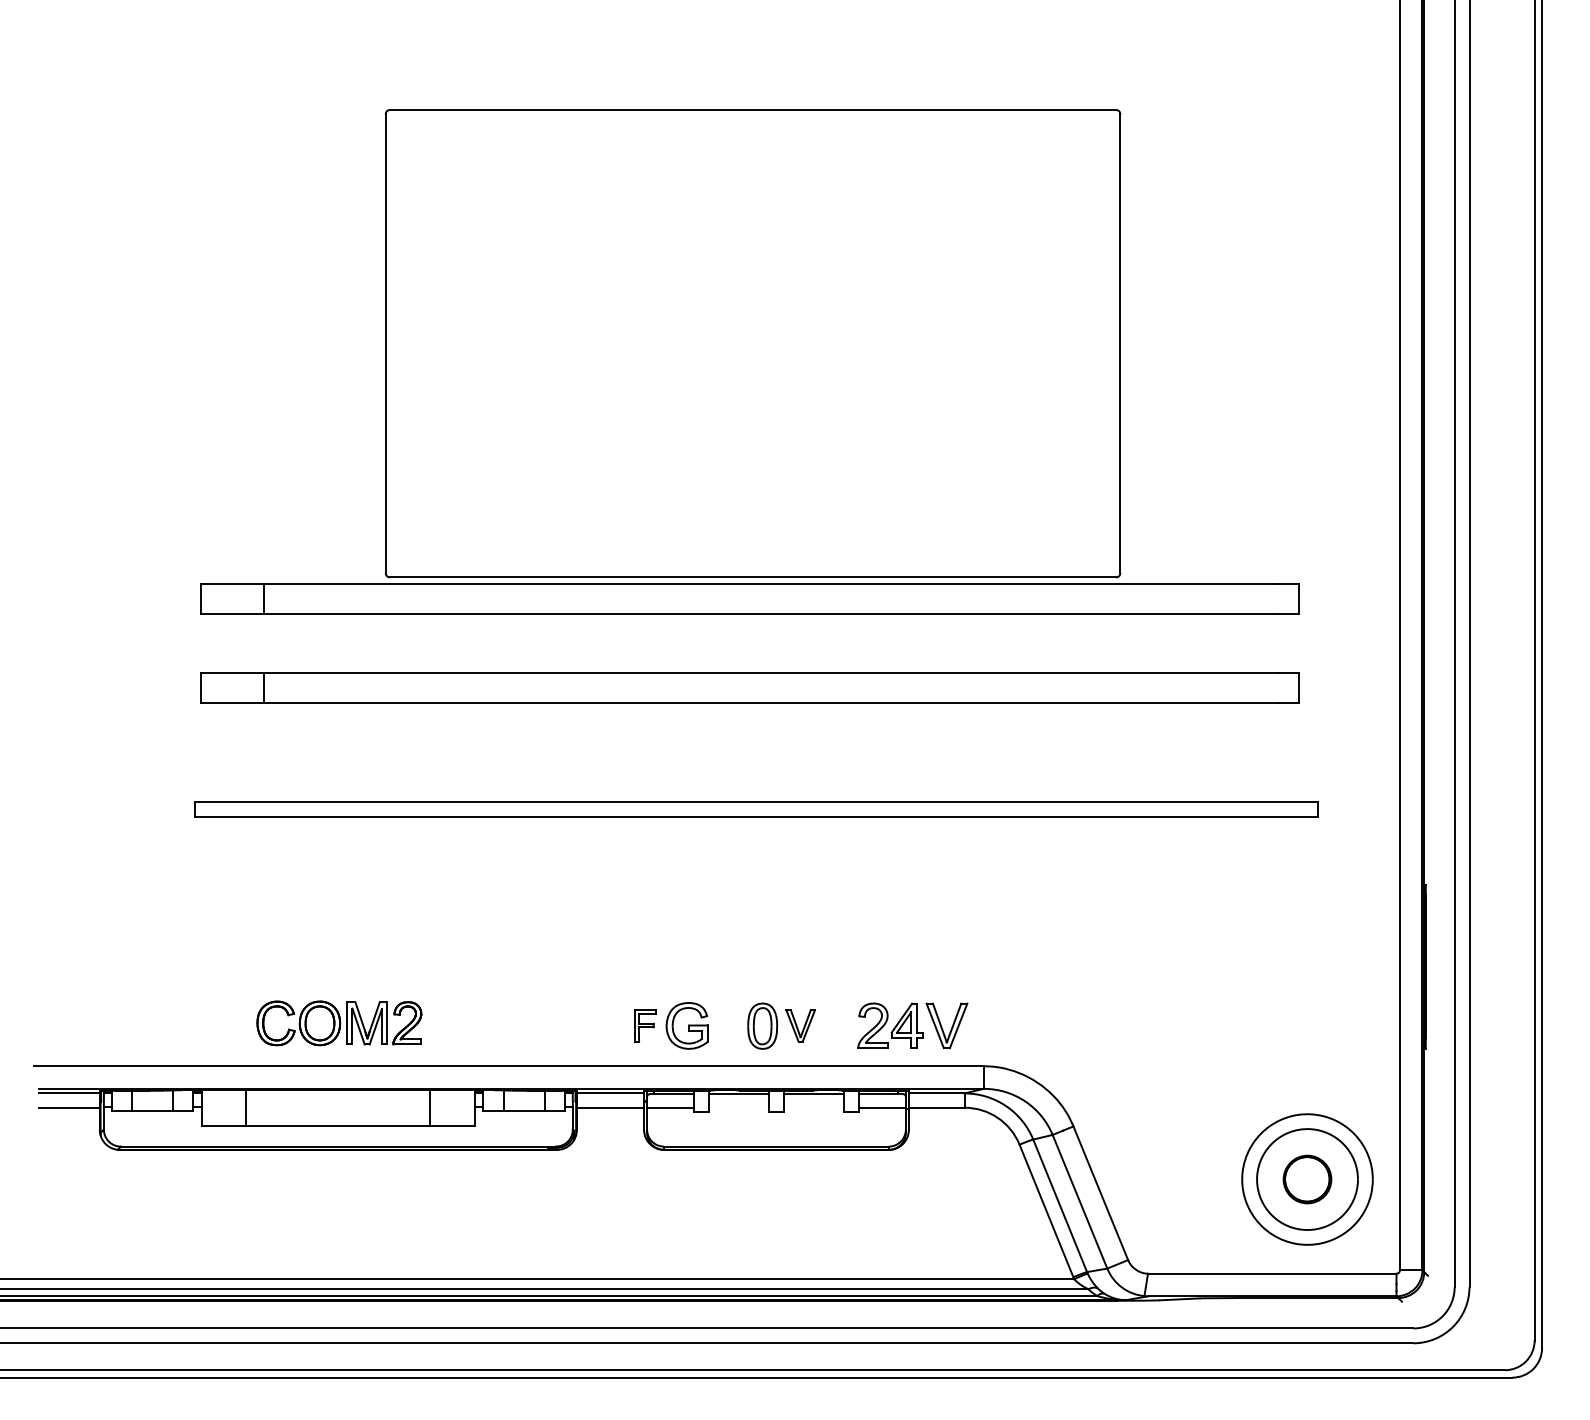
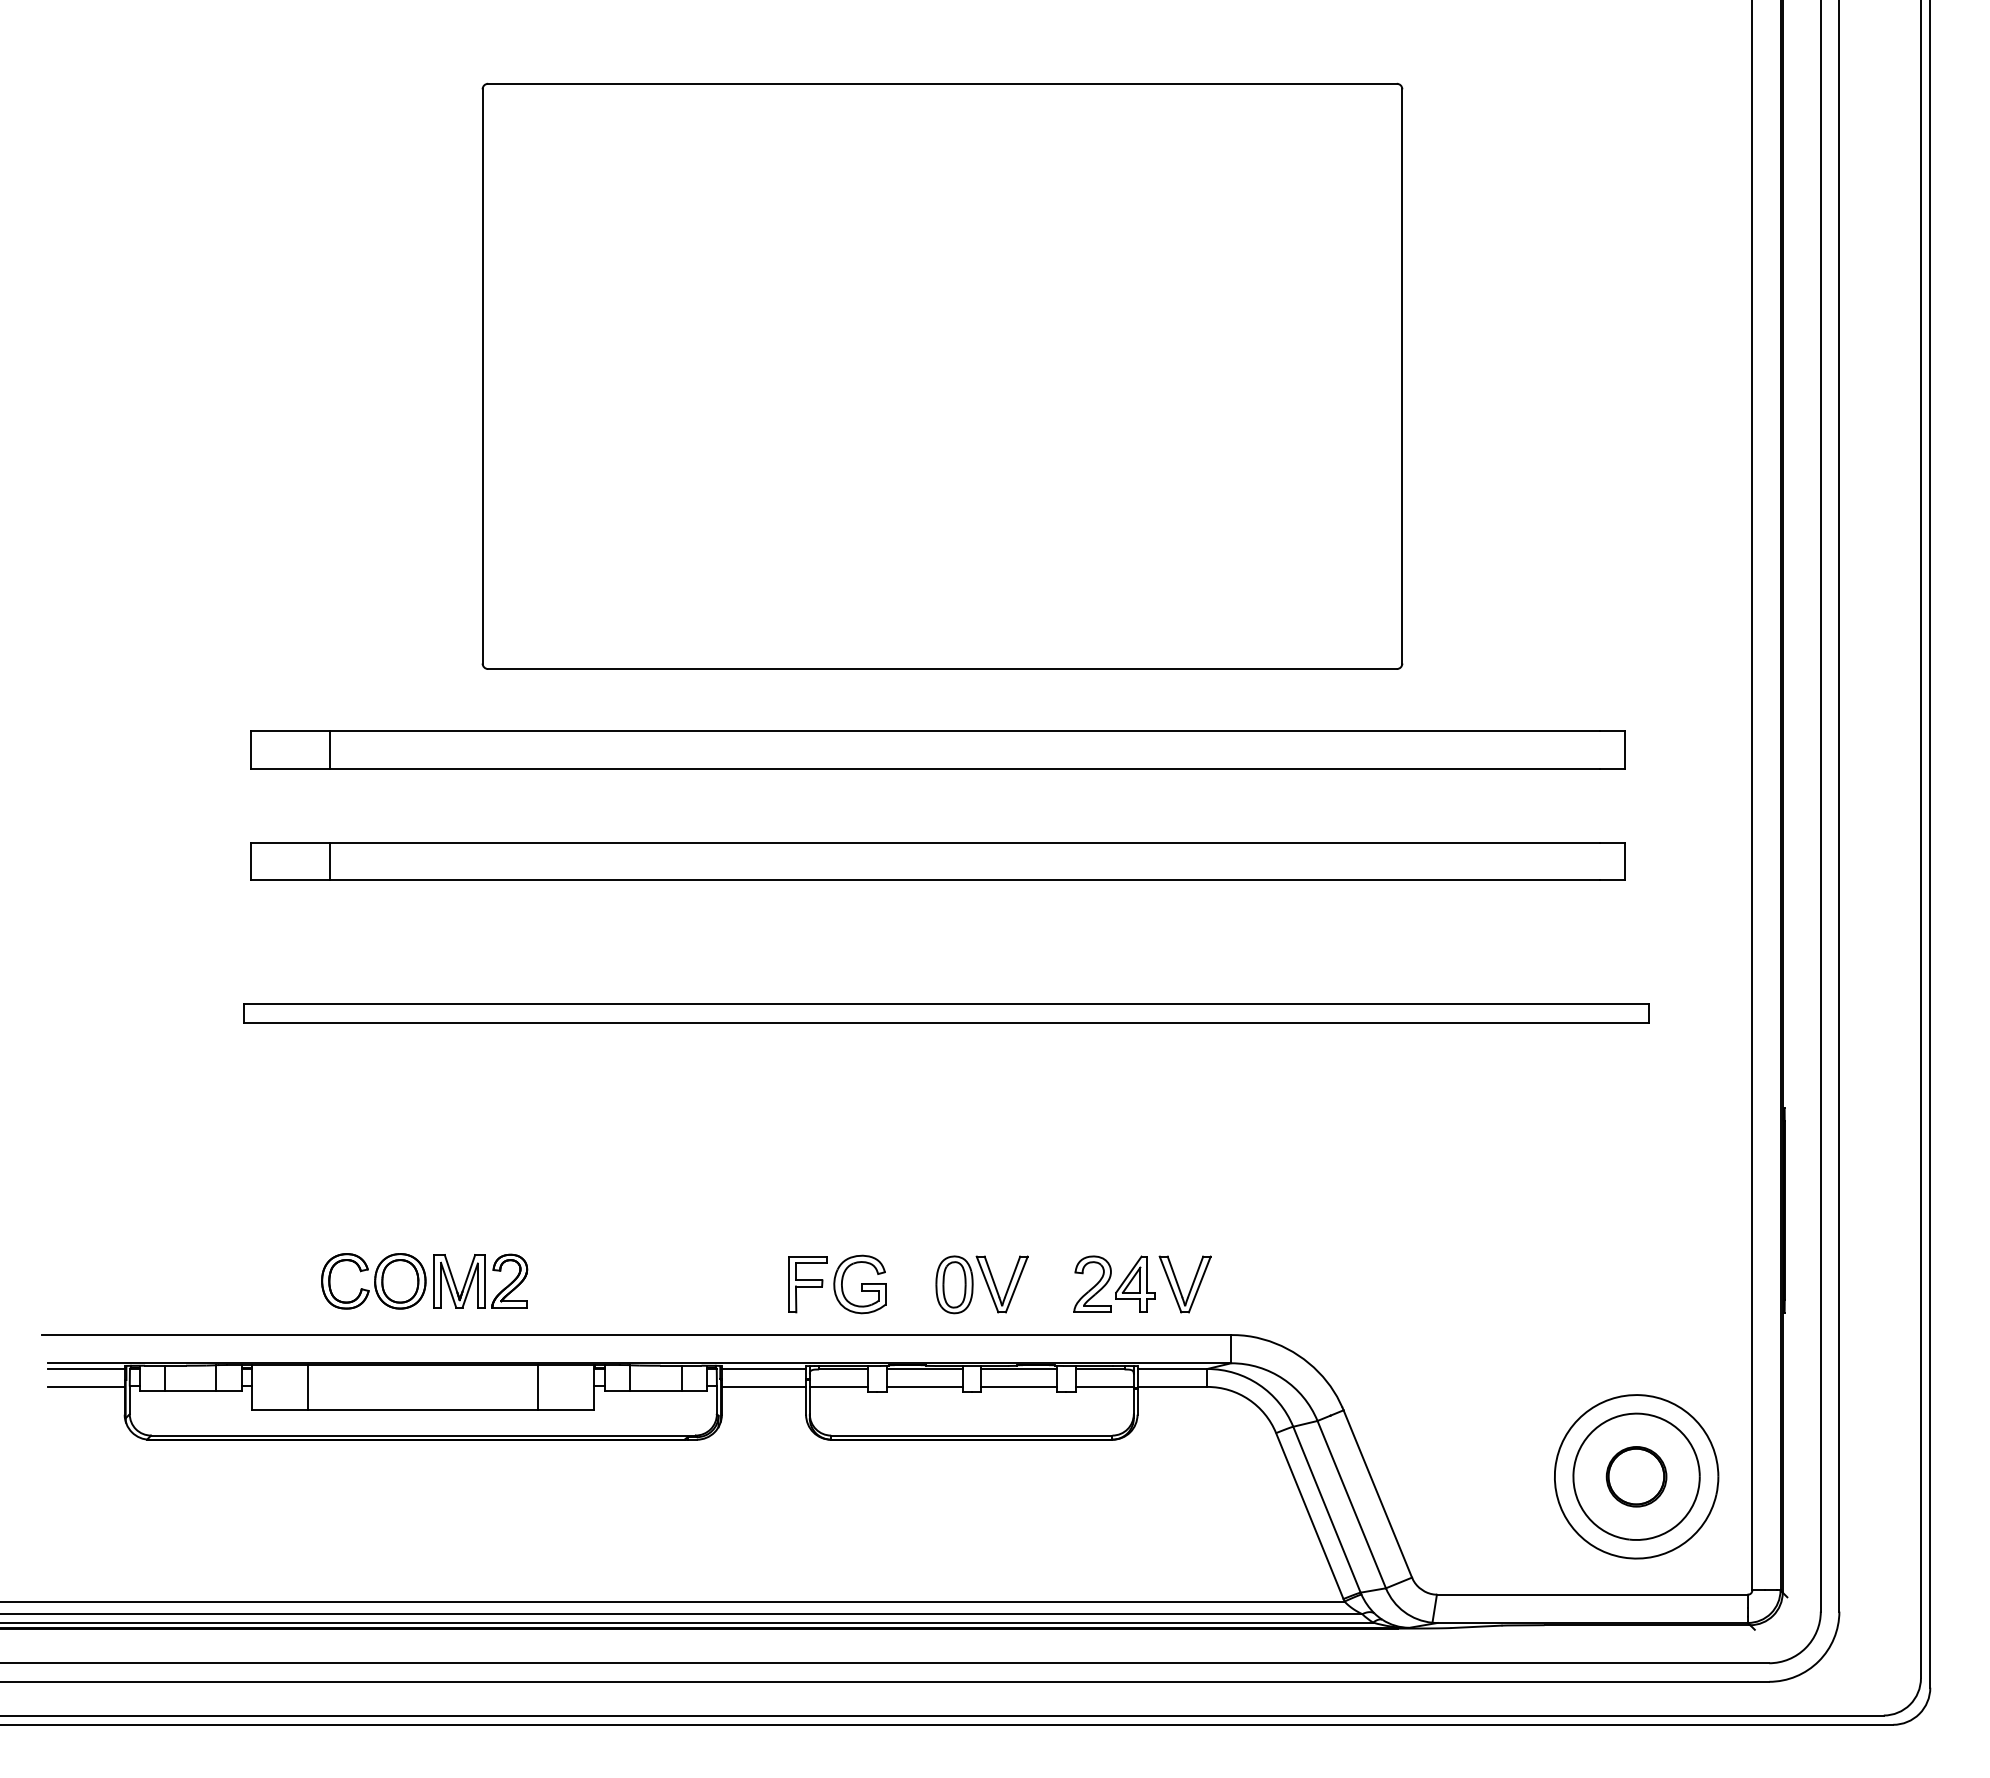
part: (753, 342) -> (942, 375), moved
part: (645, 1025) -> (807, 1284), size x1.43
part: (800, 1025) -> (1001, 1284), size x1.43
line: (738, 1108) -> (924, 1387), added
line: (813, 1108) -> (1018, 1387), added

